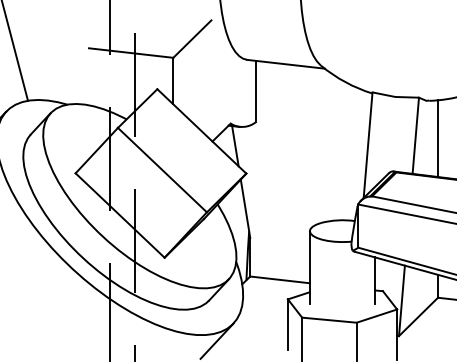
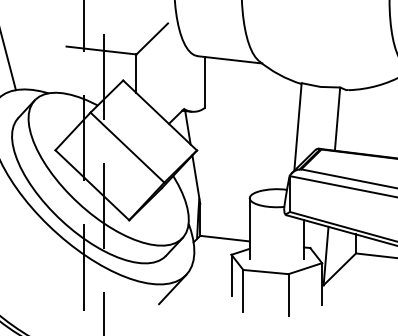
line: (437, 138) -> (355, 121), removed

